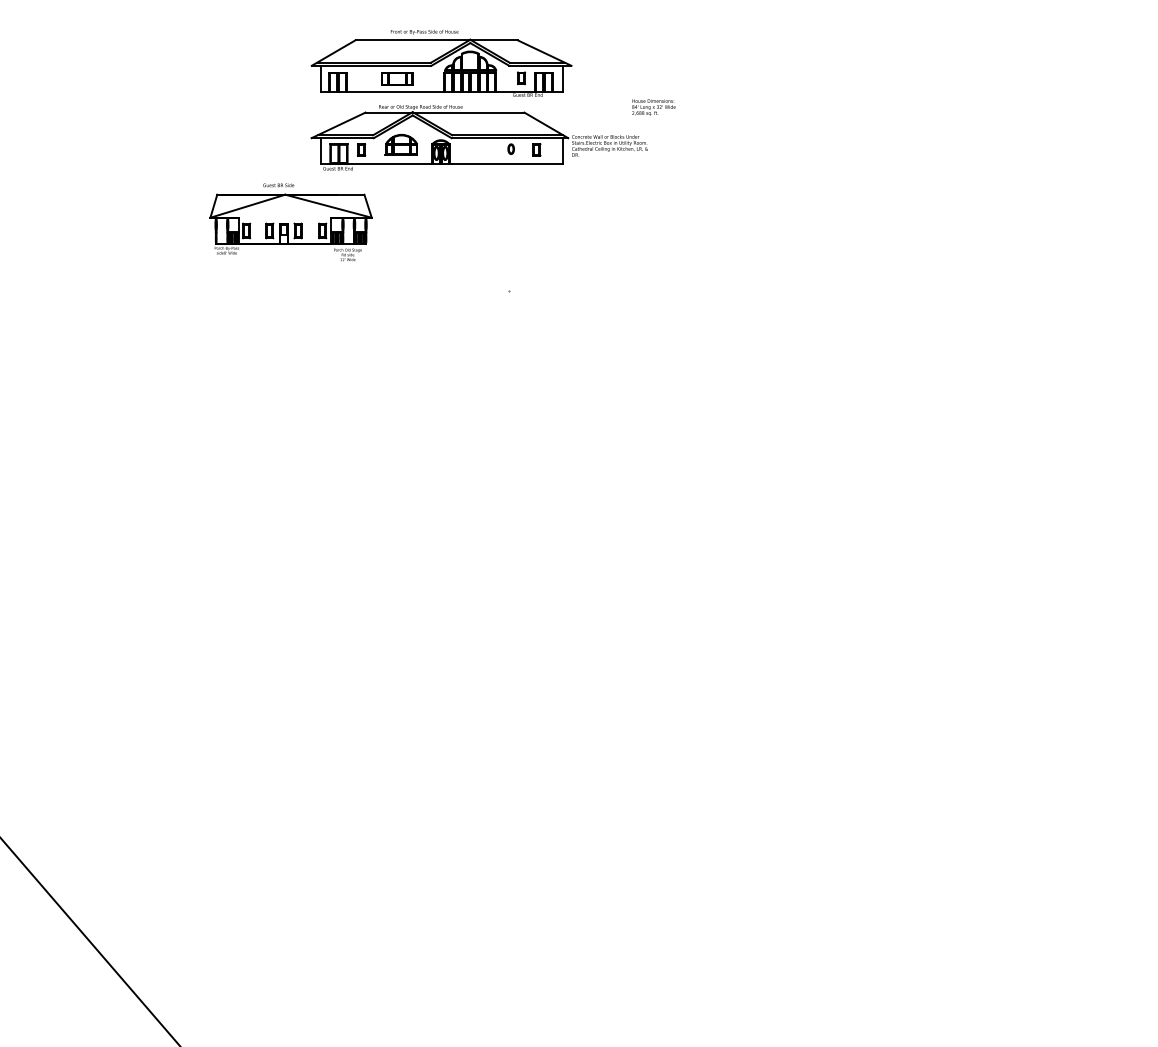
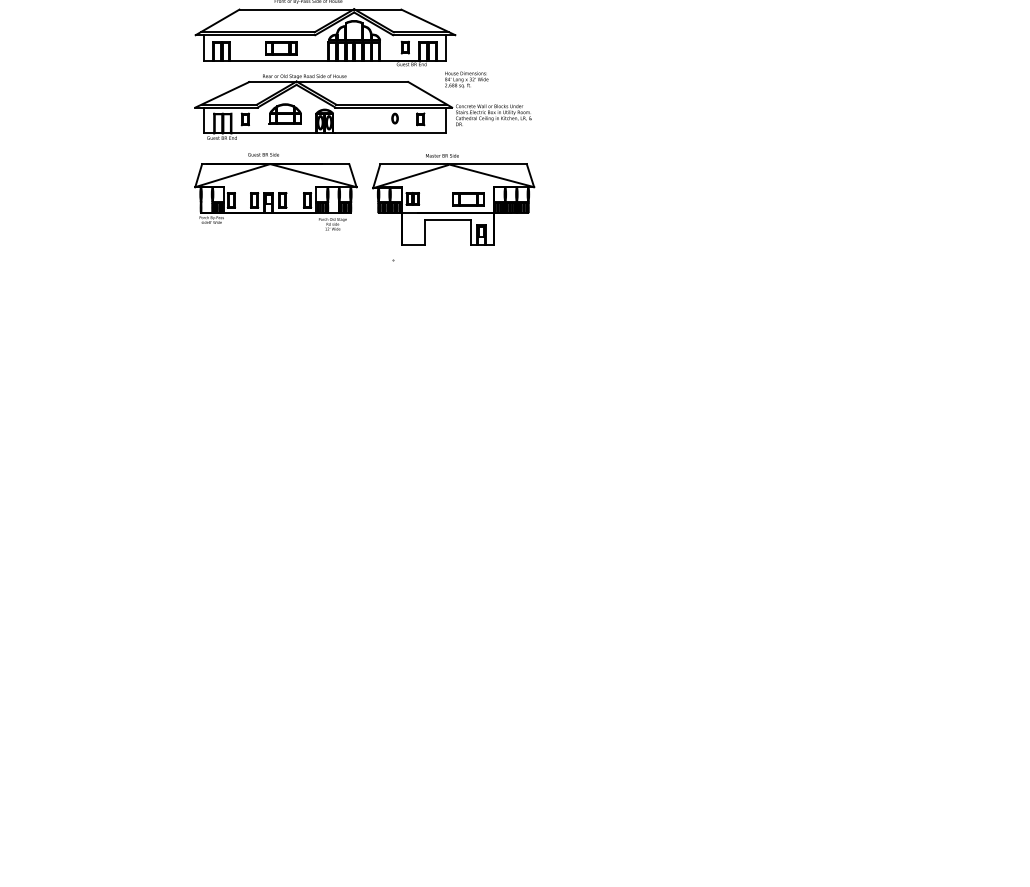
text: (653, 107) -> (466, 79), moved
part: (290, 222) -> (275, 191), moved
part: (569, 230) -> (453, 199), added

